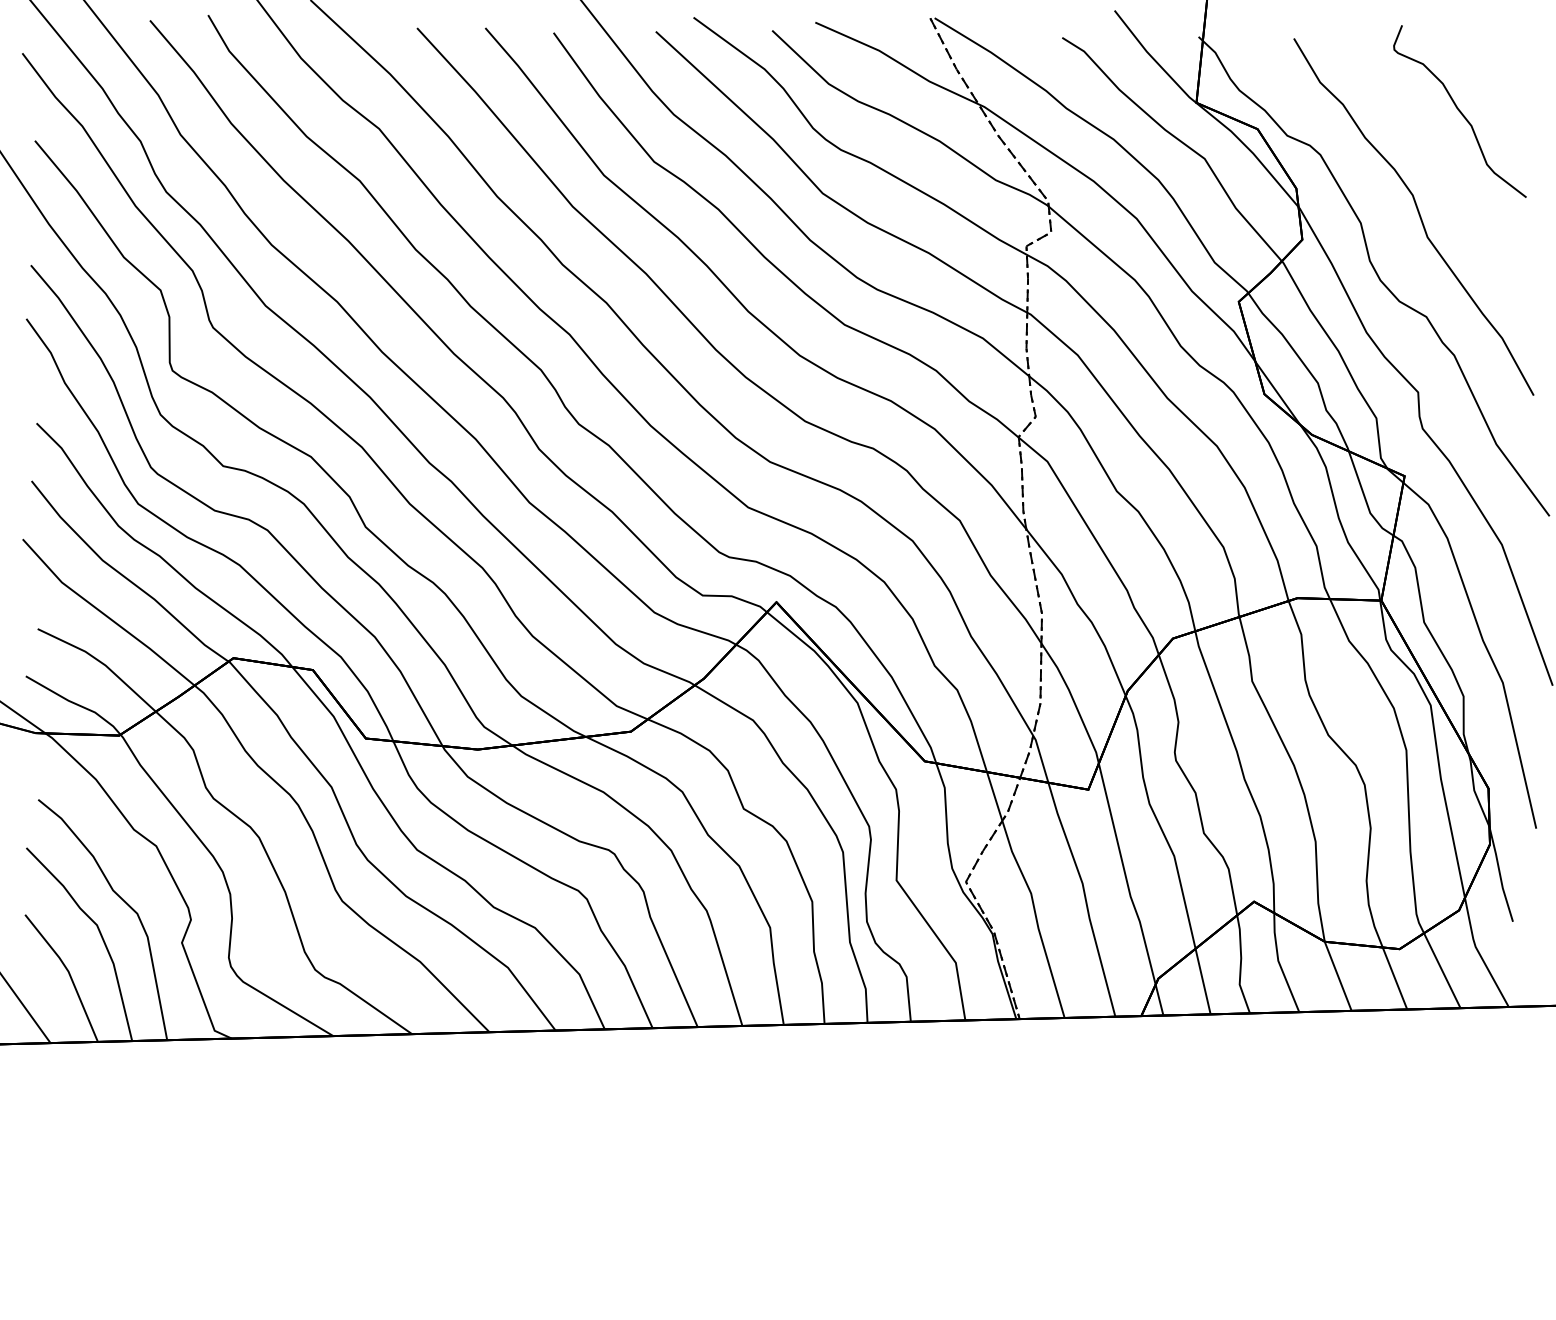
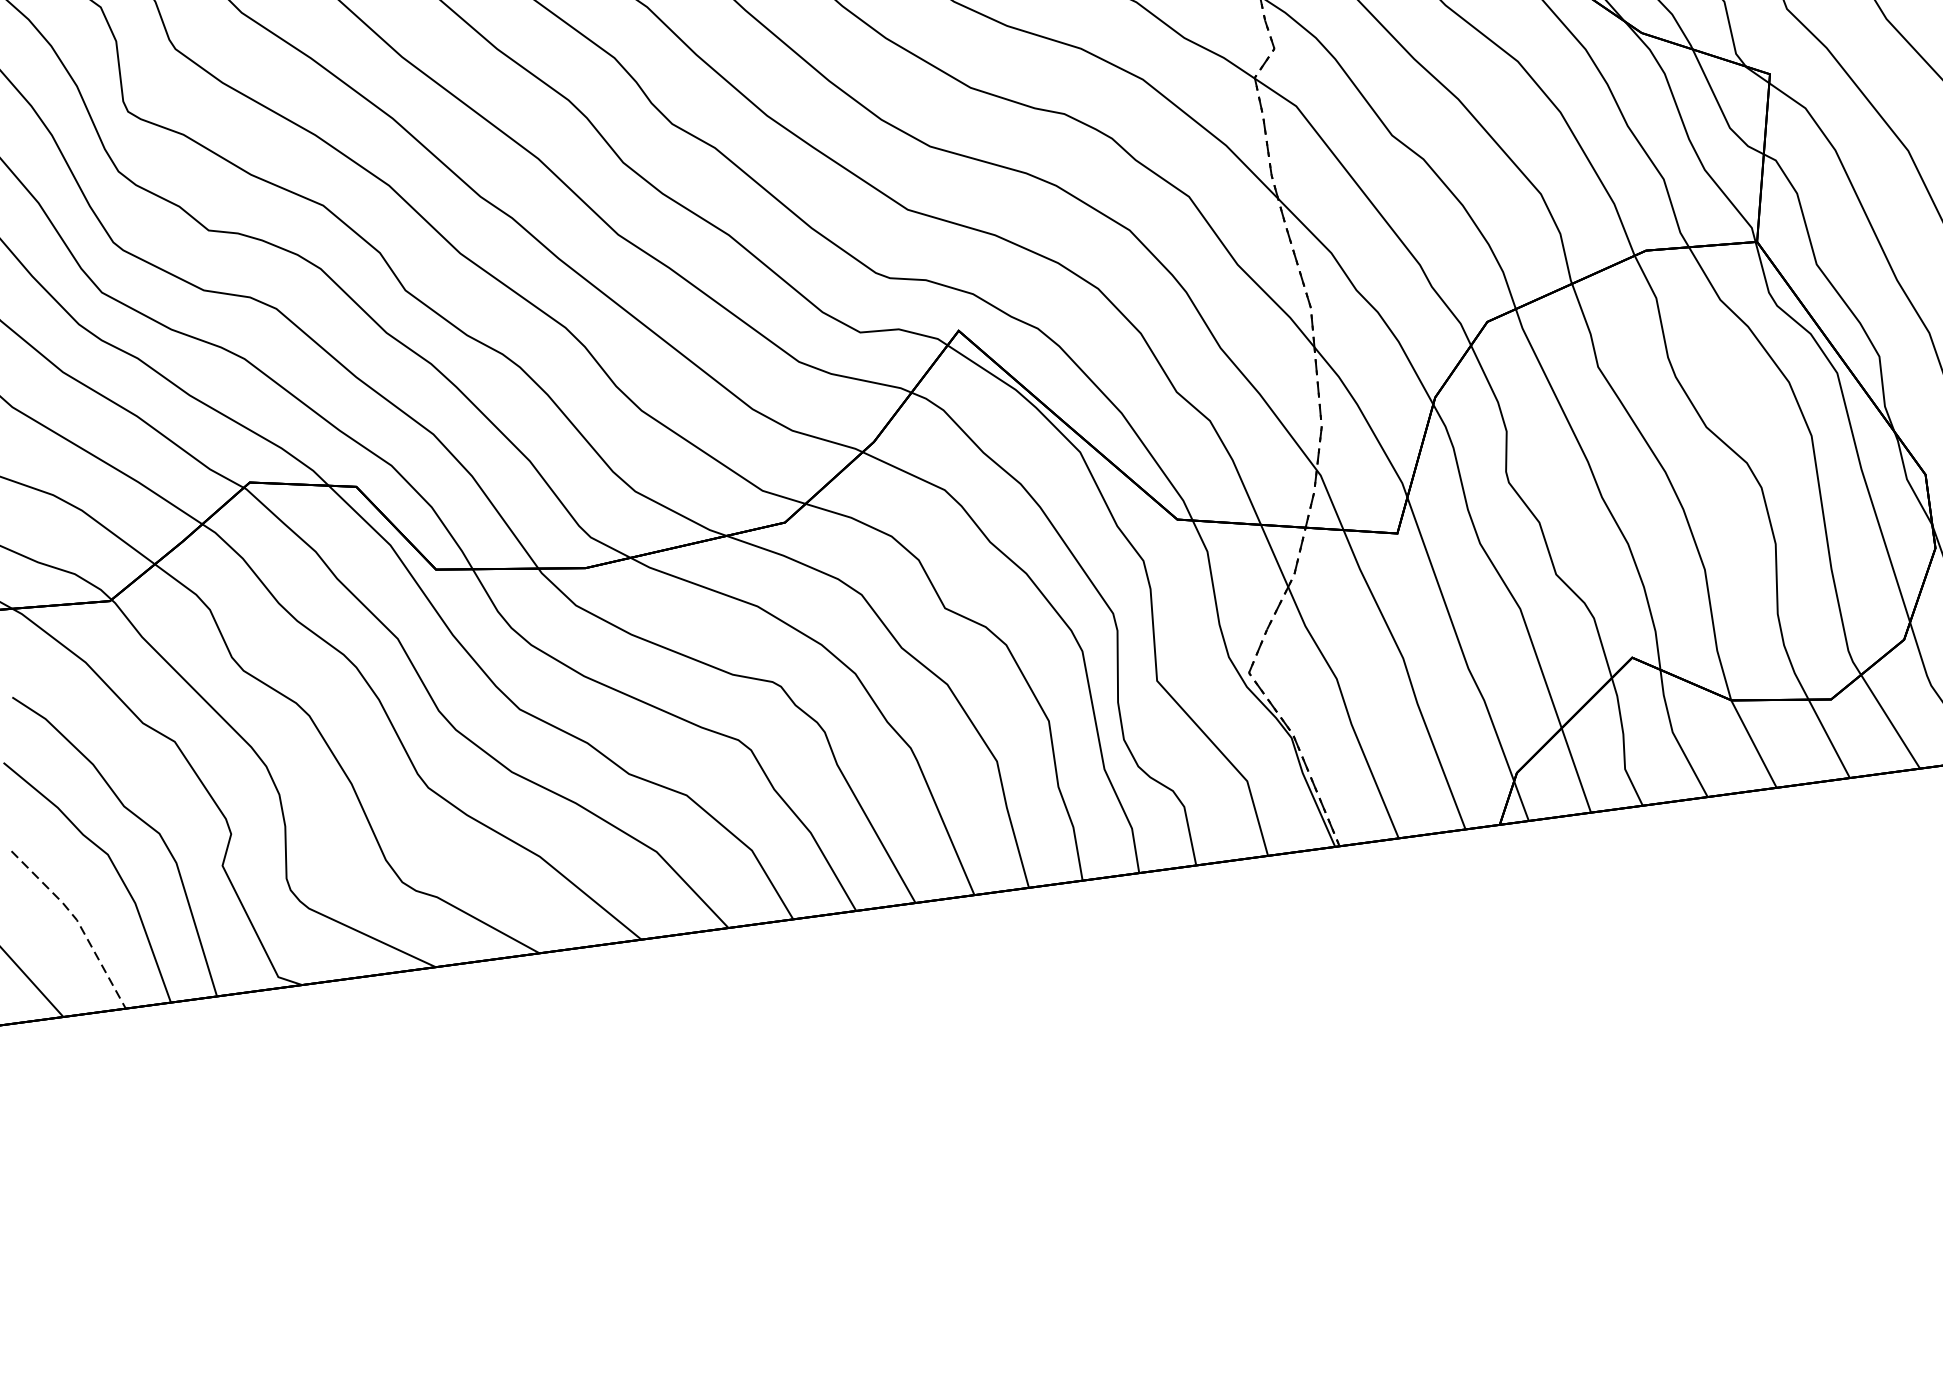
line: (69, 973) -> (78, 922), solid -> dashed

